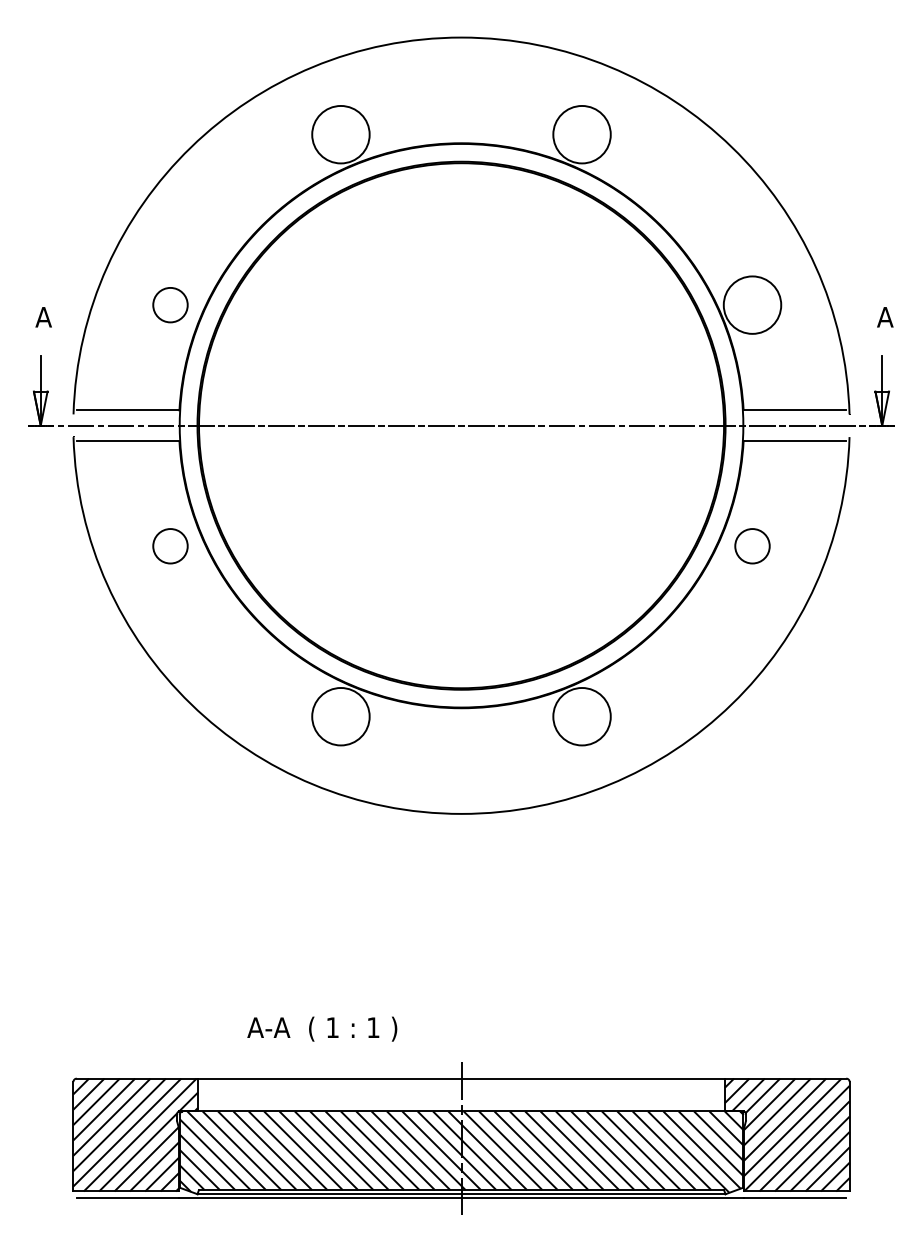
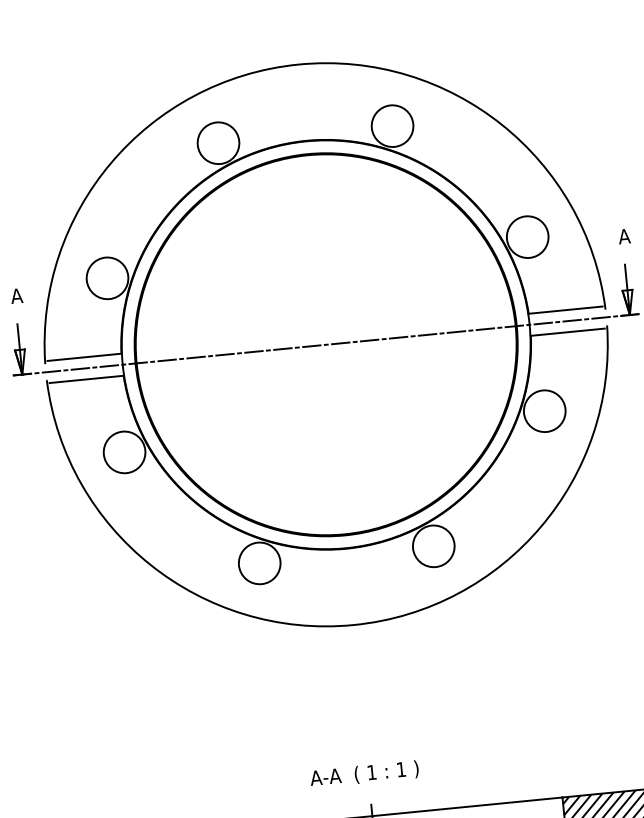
circle: (170, 304) -> (107, 277), size x1.67
circle: (170, 546) -> (124, 452), size x1.67
circle: (752, 546) -> (544, 411), size x1.67
text: (322, 1028) -> (364, 773), moved

